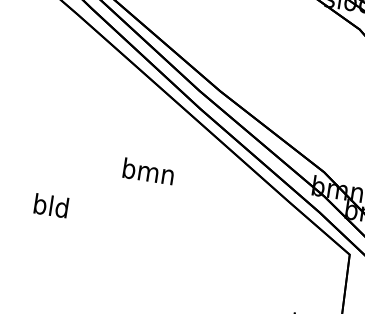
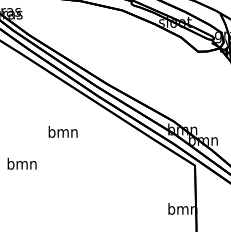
text: (147, 170) -> (62, 131), moved
text: (50, 205) -> (21, 163), bld -> bmn

